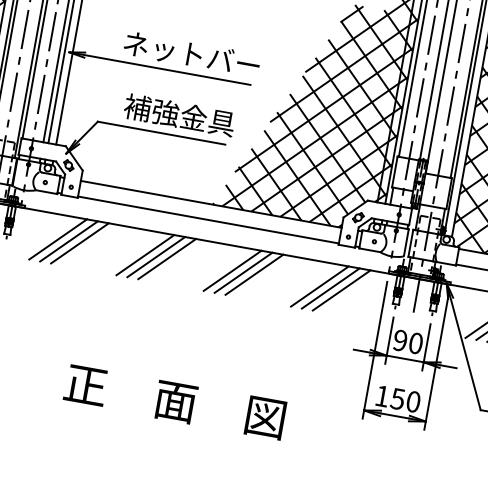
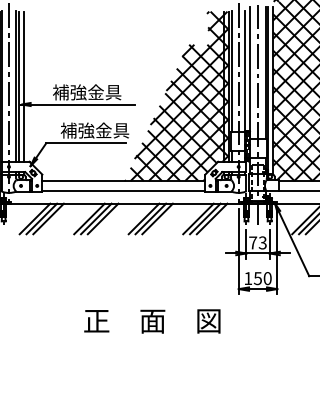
text: (191, 54) -> (95, 92), ネットバー -> 補強金具
text: (407, 341) -> (257, 242), 90 -> 73
text: (175, 401) -> (152, 321), moved

